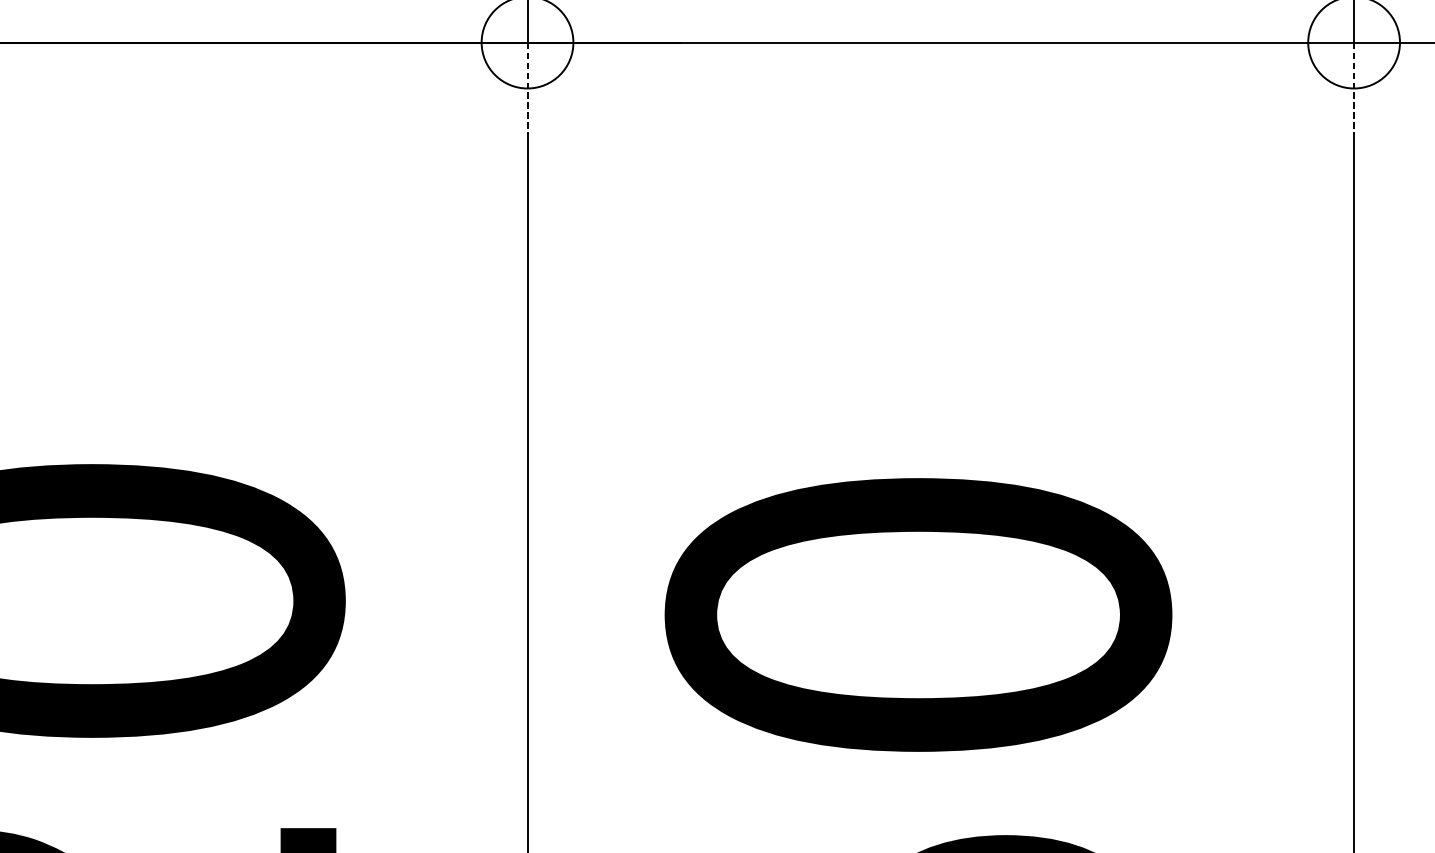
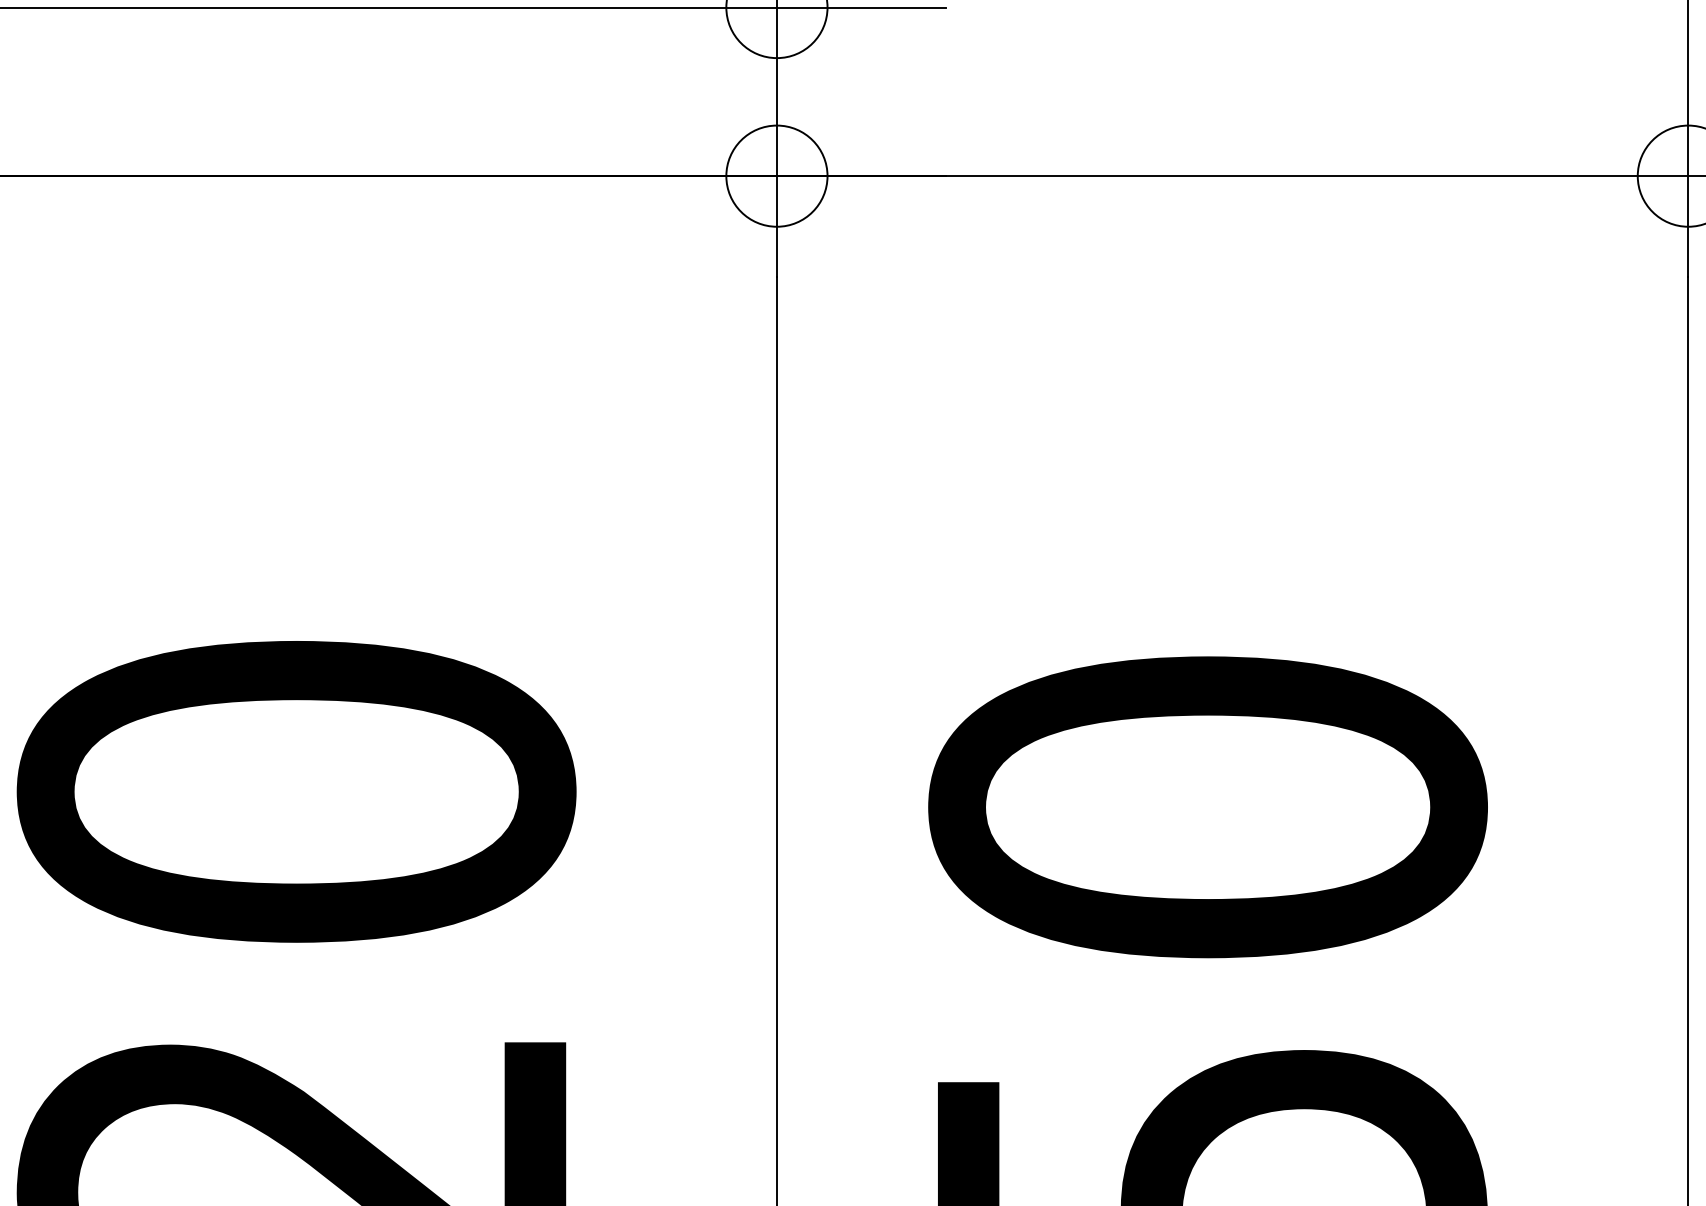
line: (527, 88) -> (776, 226), dashed -> solid
line: (1354, 88) -> (1688, 226), dashed -> solid

